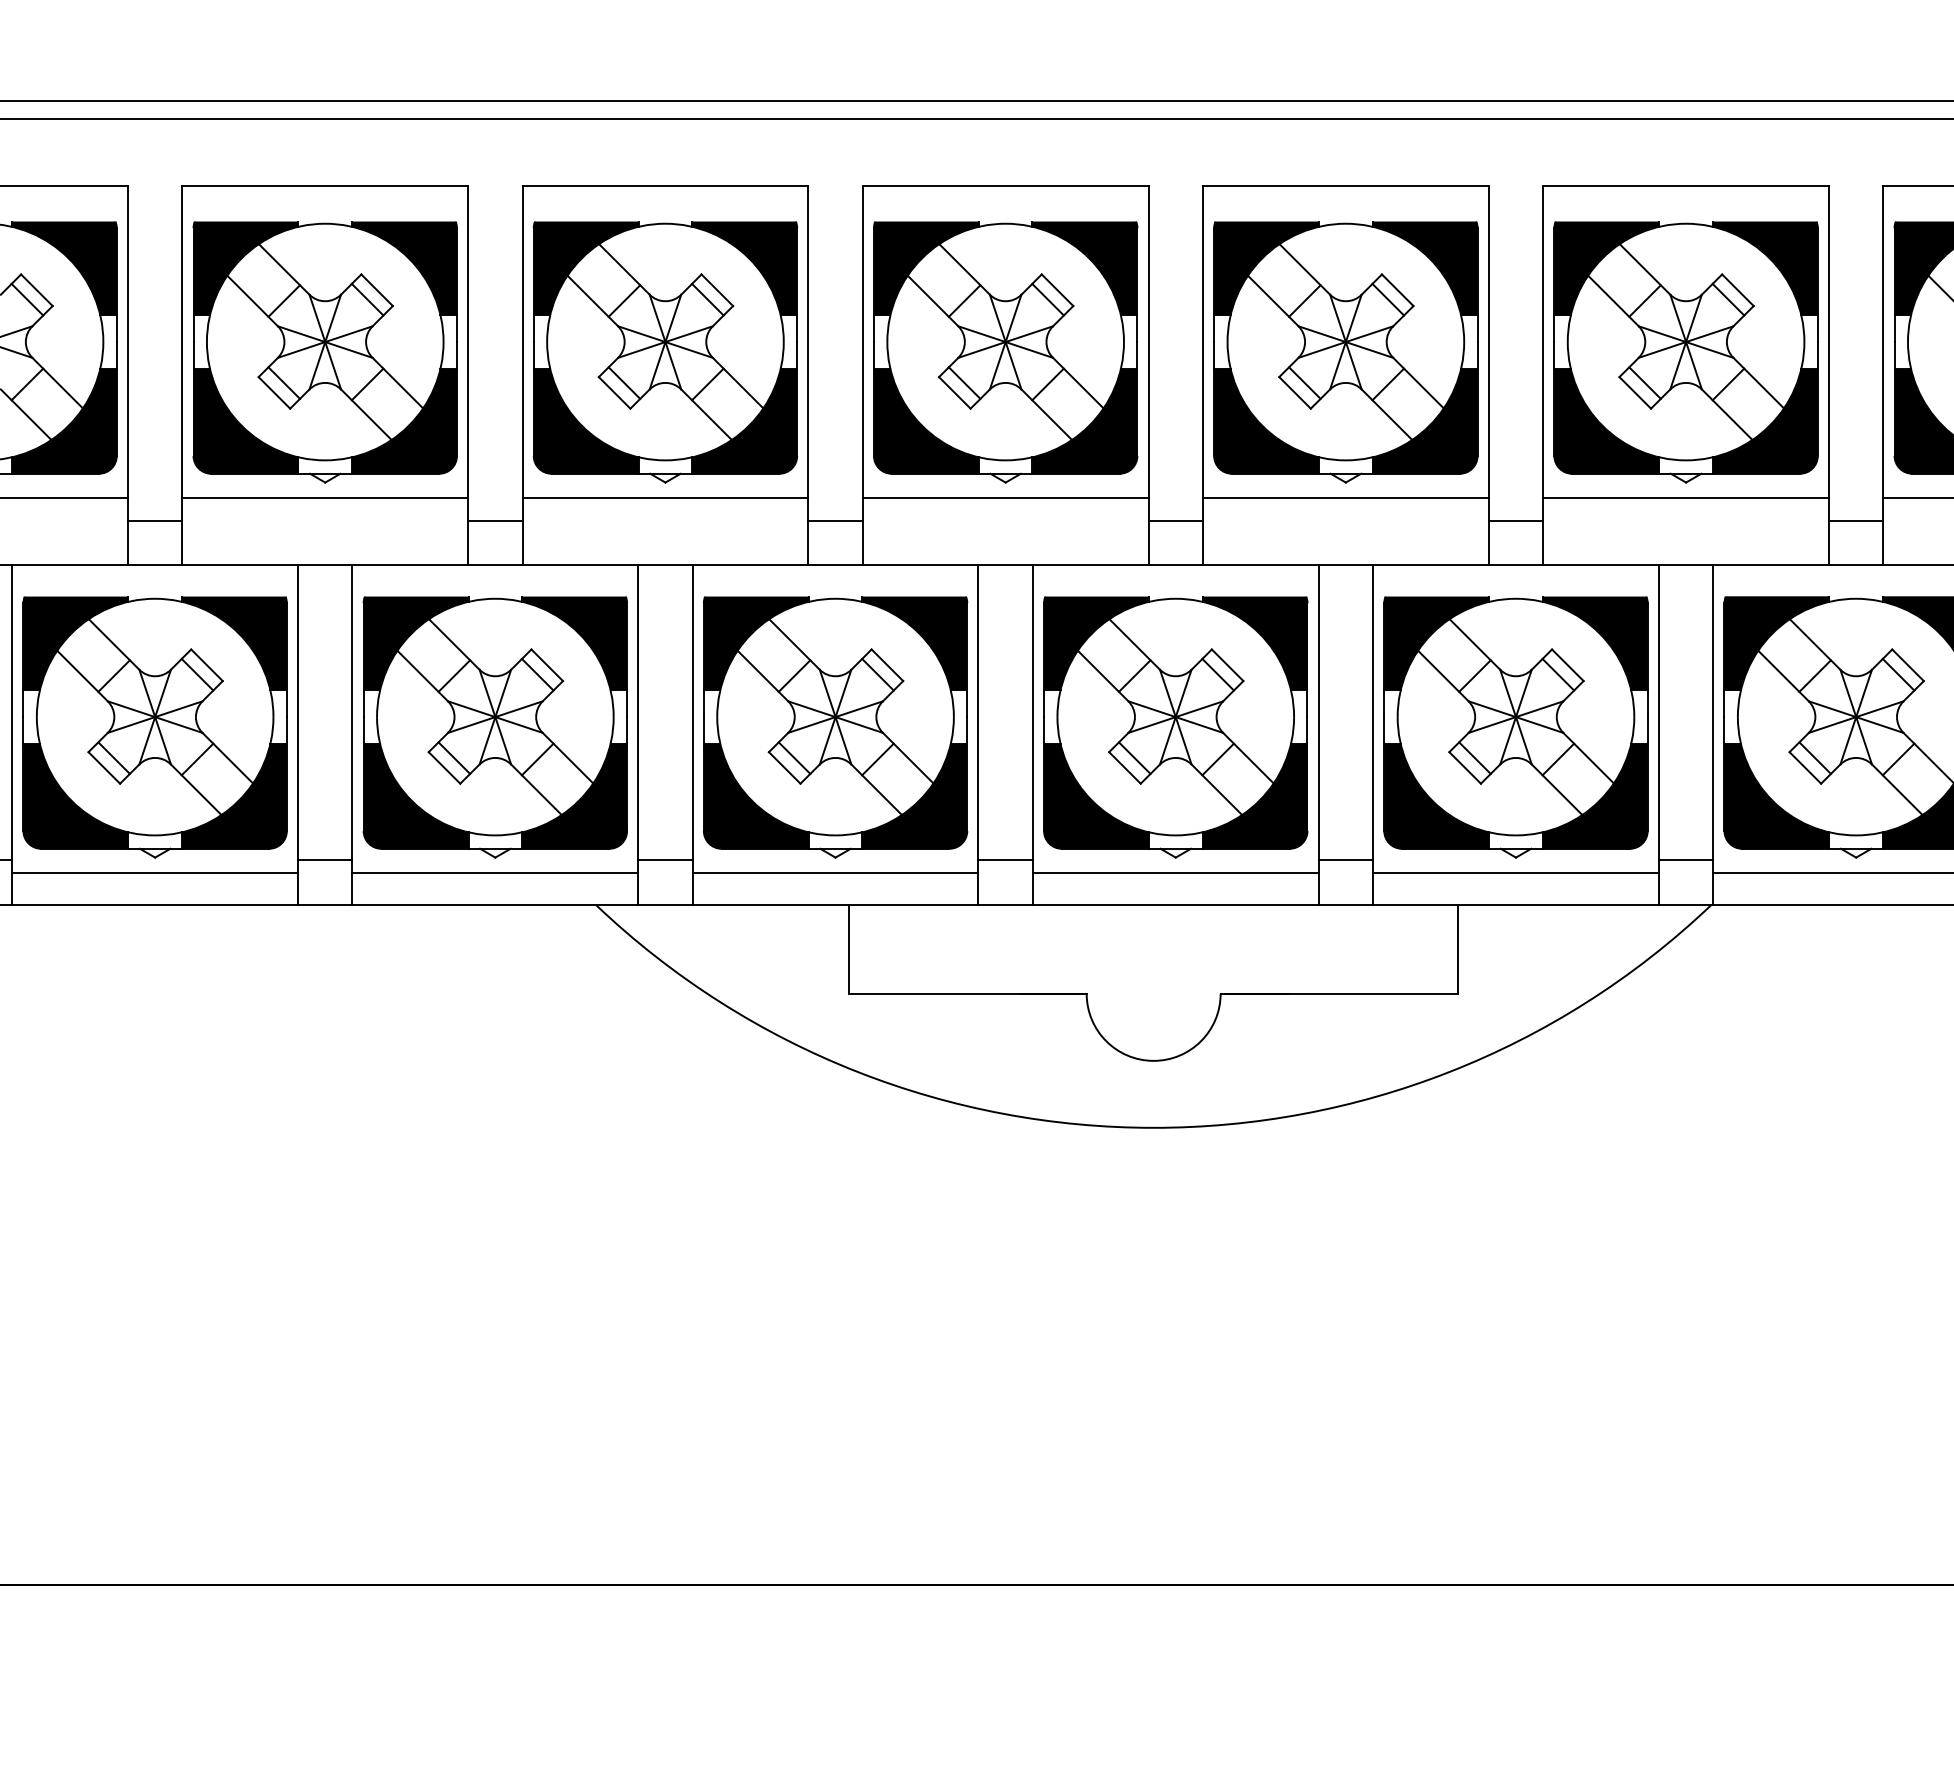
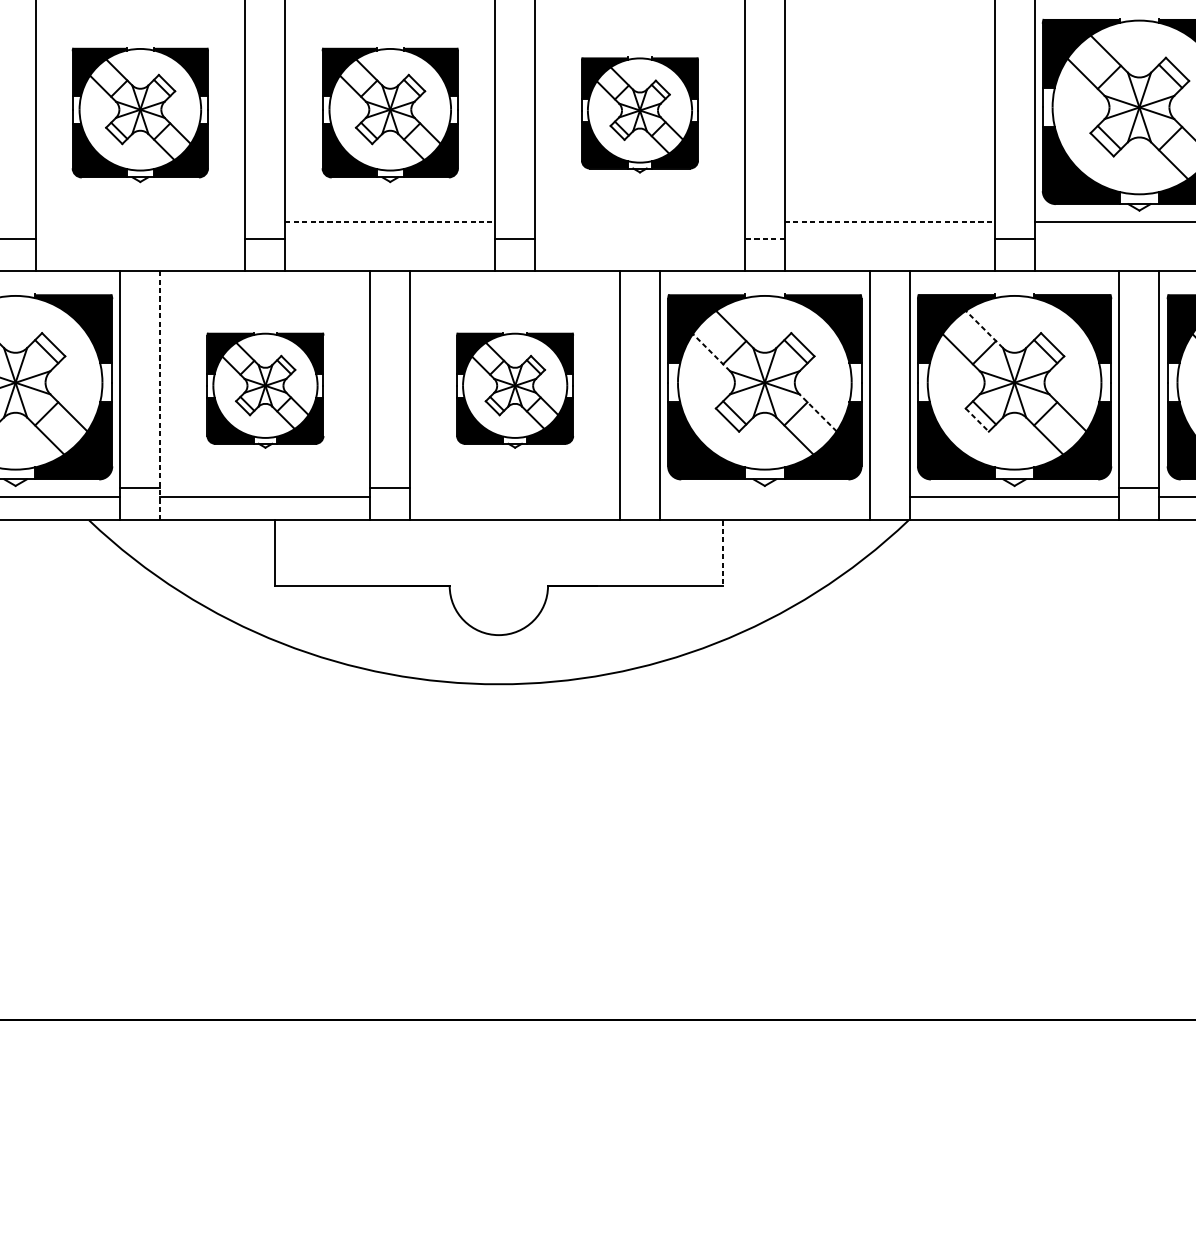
part: (664, 352) -> (139, 115), size x0.7
part: (1005, 352) -> (390, 115), size x0.7
part: (1345, 352) -> (639, 115), size x0.6
part: (1685, 352) -> (889, 115), removed
line: (665, 498) -> (140, 222), removed
line: (1005, 498) -> (390, 222), solid -> dashed
line: (1345, 498) -> (639, 222), removed
line: (1686, 498) -> (890, 222), solid -> dashed
line: (1515, 520) -> (764, 238), solid -> dashed
line: (1815, 644) -> (984, 329), solid -> dashed
line: (1443, 676) -> (711, 352), solid -> dashed
part: (835, 727) -> (265, 390), size x0.6
part: (1175, 727) -> (514, 390), size x0.6
line: (692, 734) -> (160, 395), solid -> dashed
line: (1588, 758) -> (818, 413), solid -> dashed
line: (1805, 768) -> (977, 420), solid -> dashed
line: (1345, 859) -> (639, 487), removed
line: (1685, 859) -> (889, 487), removed
line: (1175, 873) -> (514, 497), removed
line: (1515, 873) -> (764, 497), removed
line: (1458, 949) -> (722, 553), solid -> dashed

